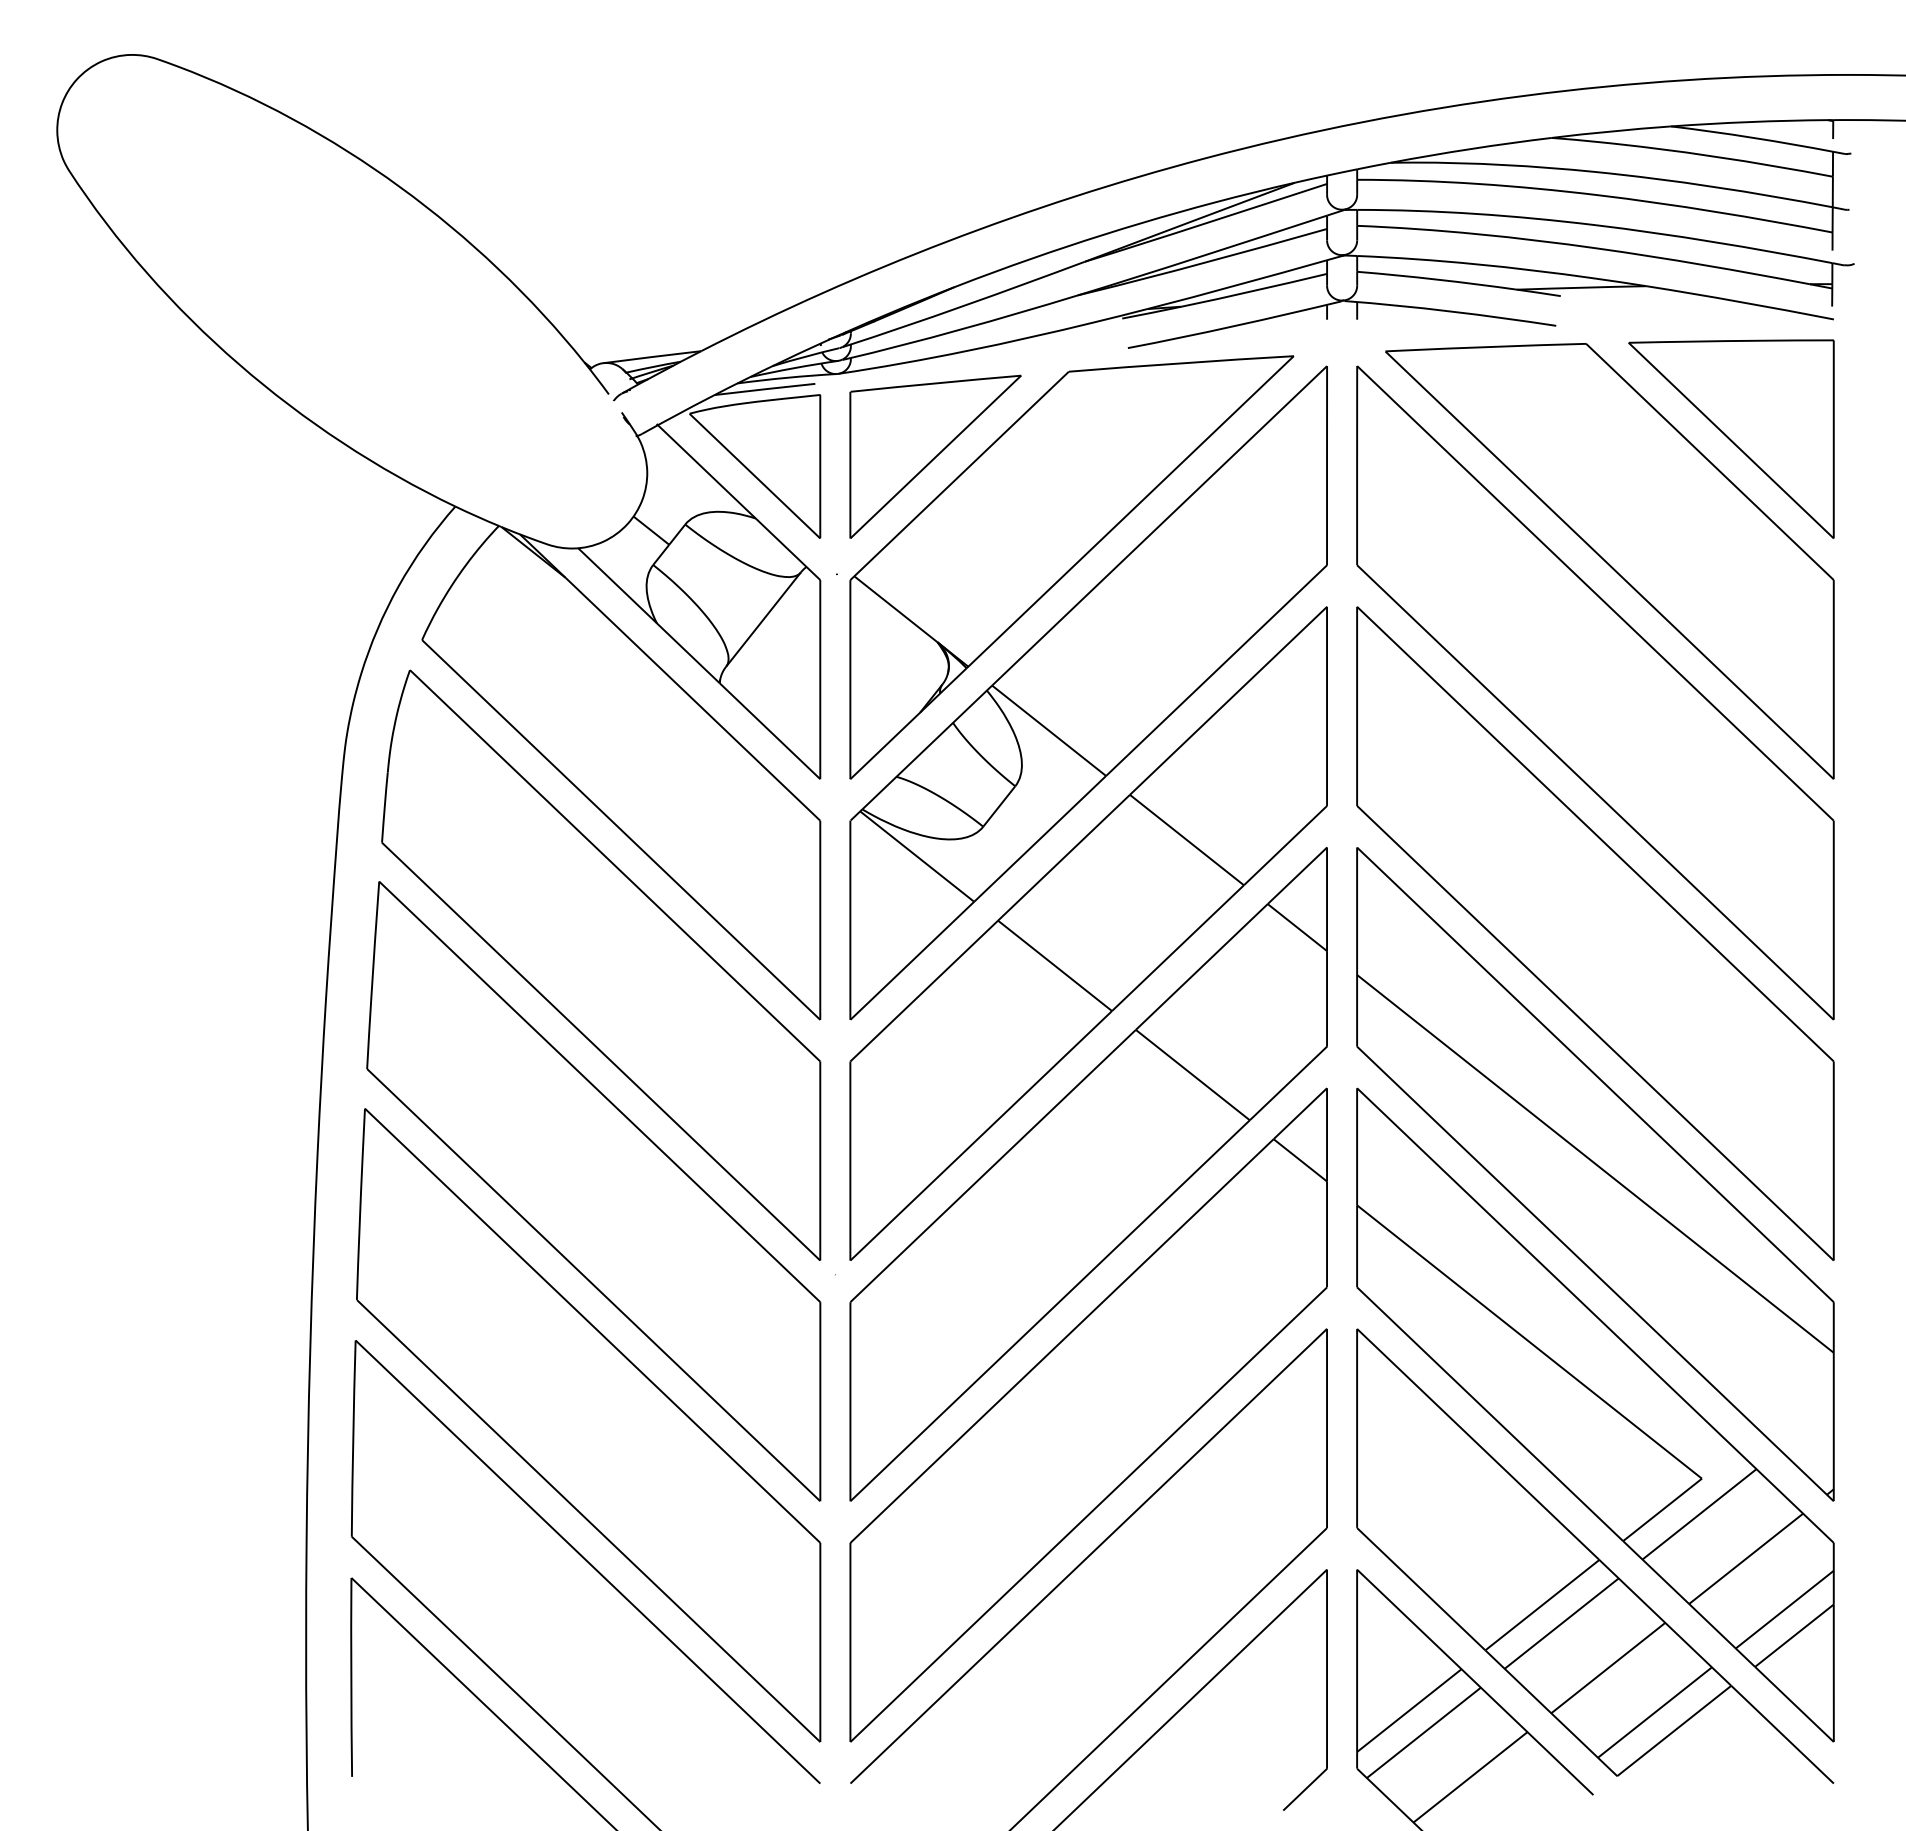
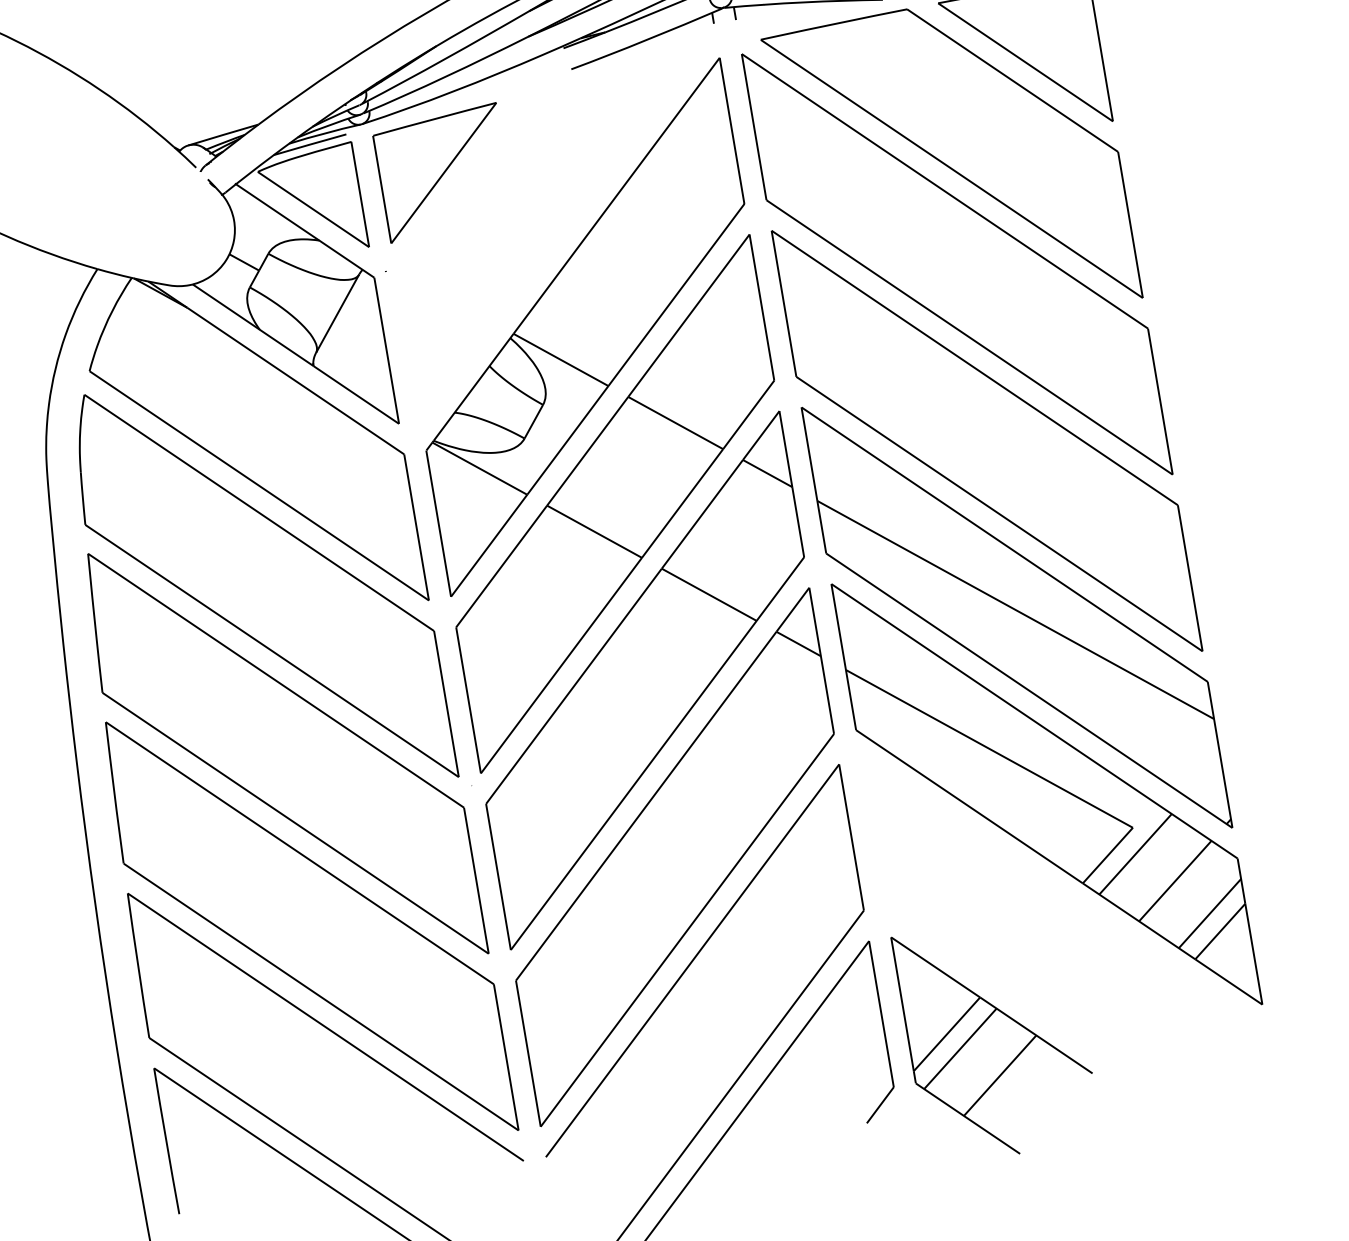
part: (1071, 567) -> (557, 237), removed
part: (1595, 1555) -> (1064, 897), removed

